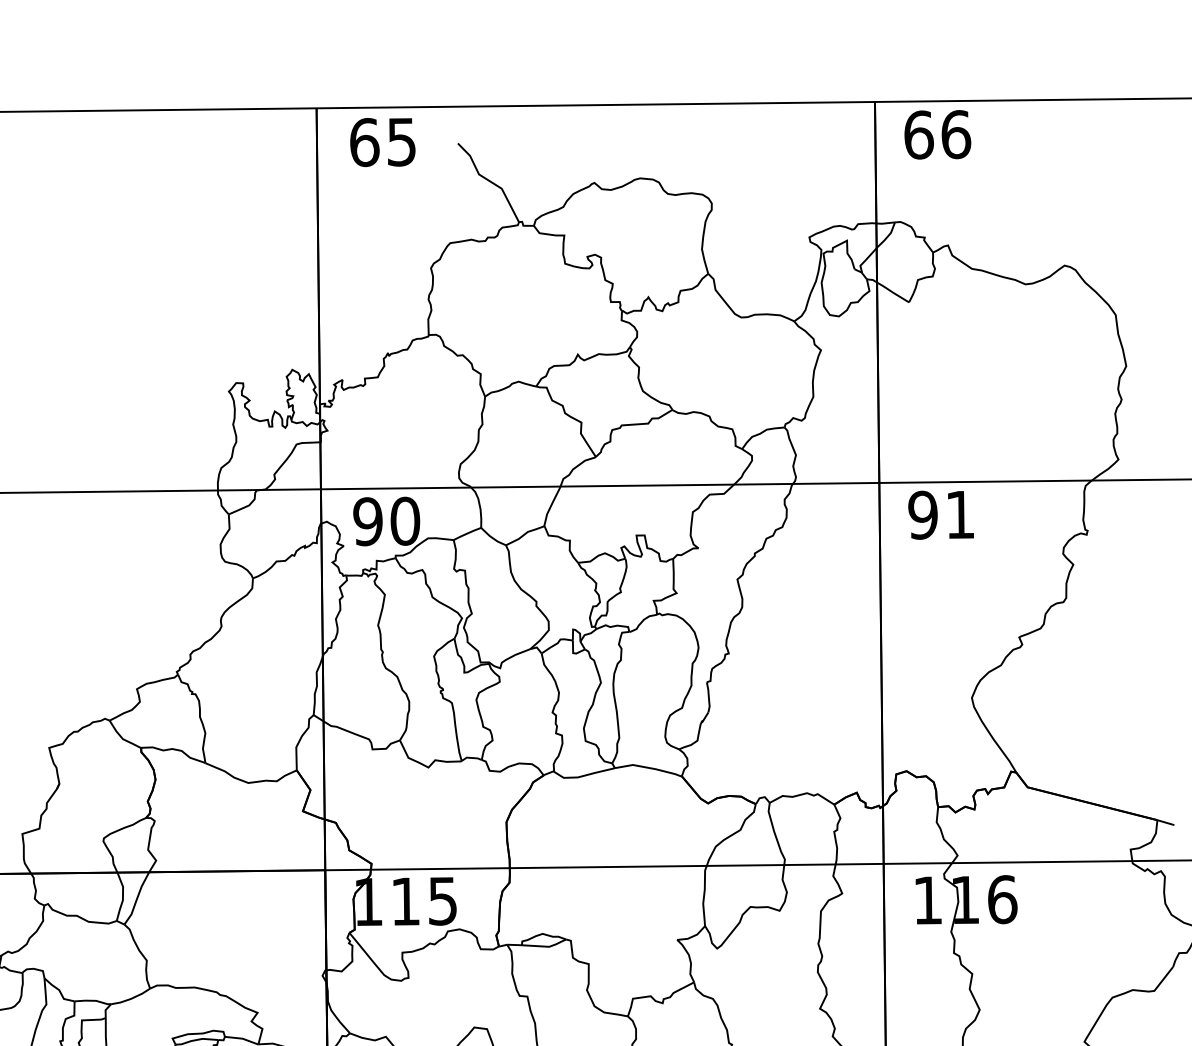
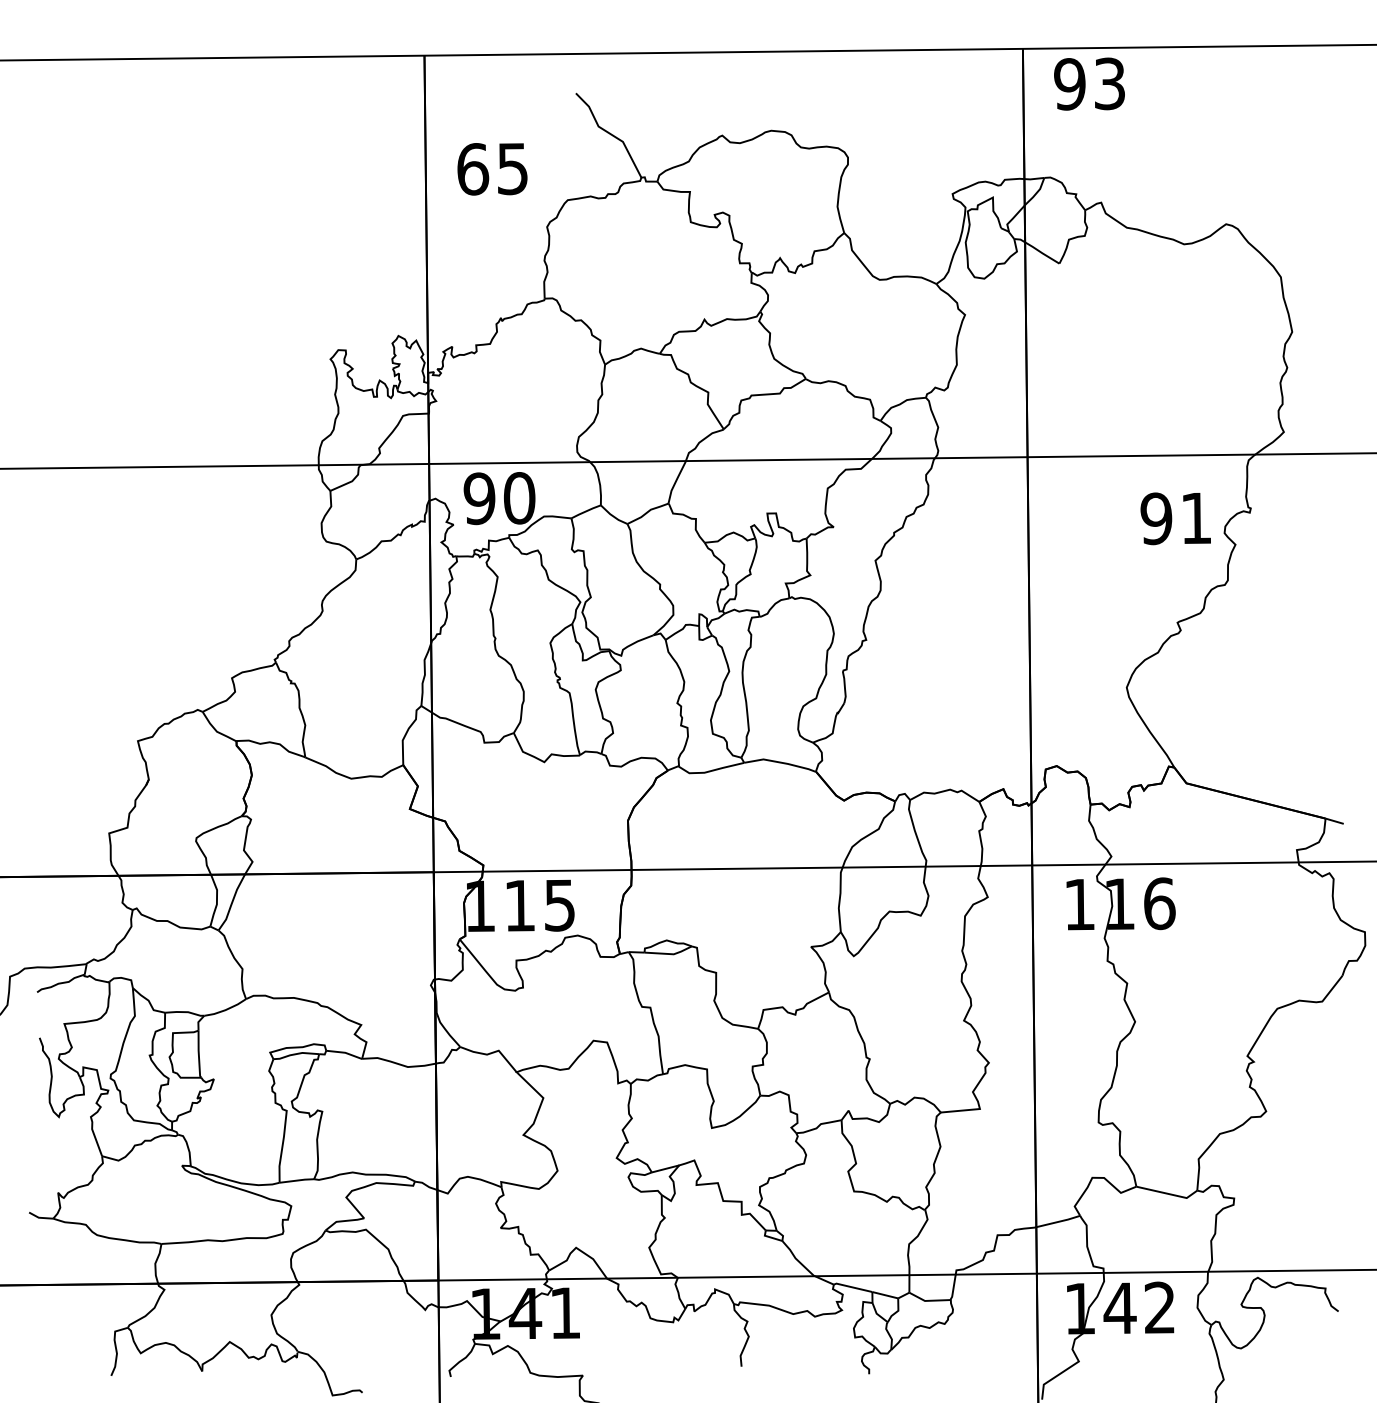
text: (938, 134) -> (1090, 83), 66 -> 93
text: (382, 142) -> (492, 169), moved
text: (940, 514) -> (1175, 518), moved

